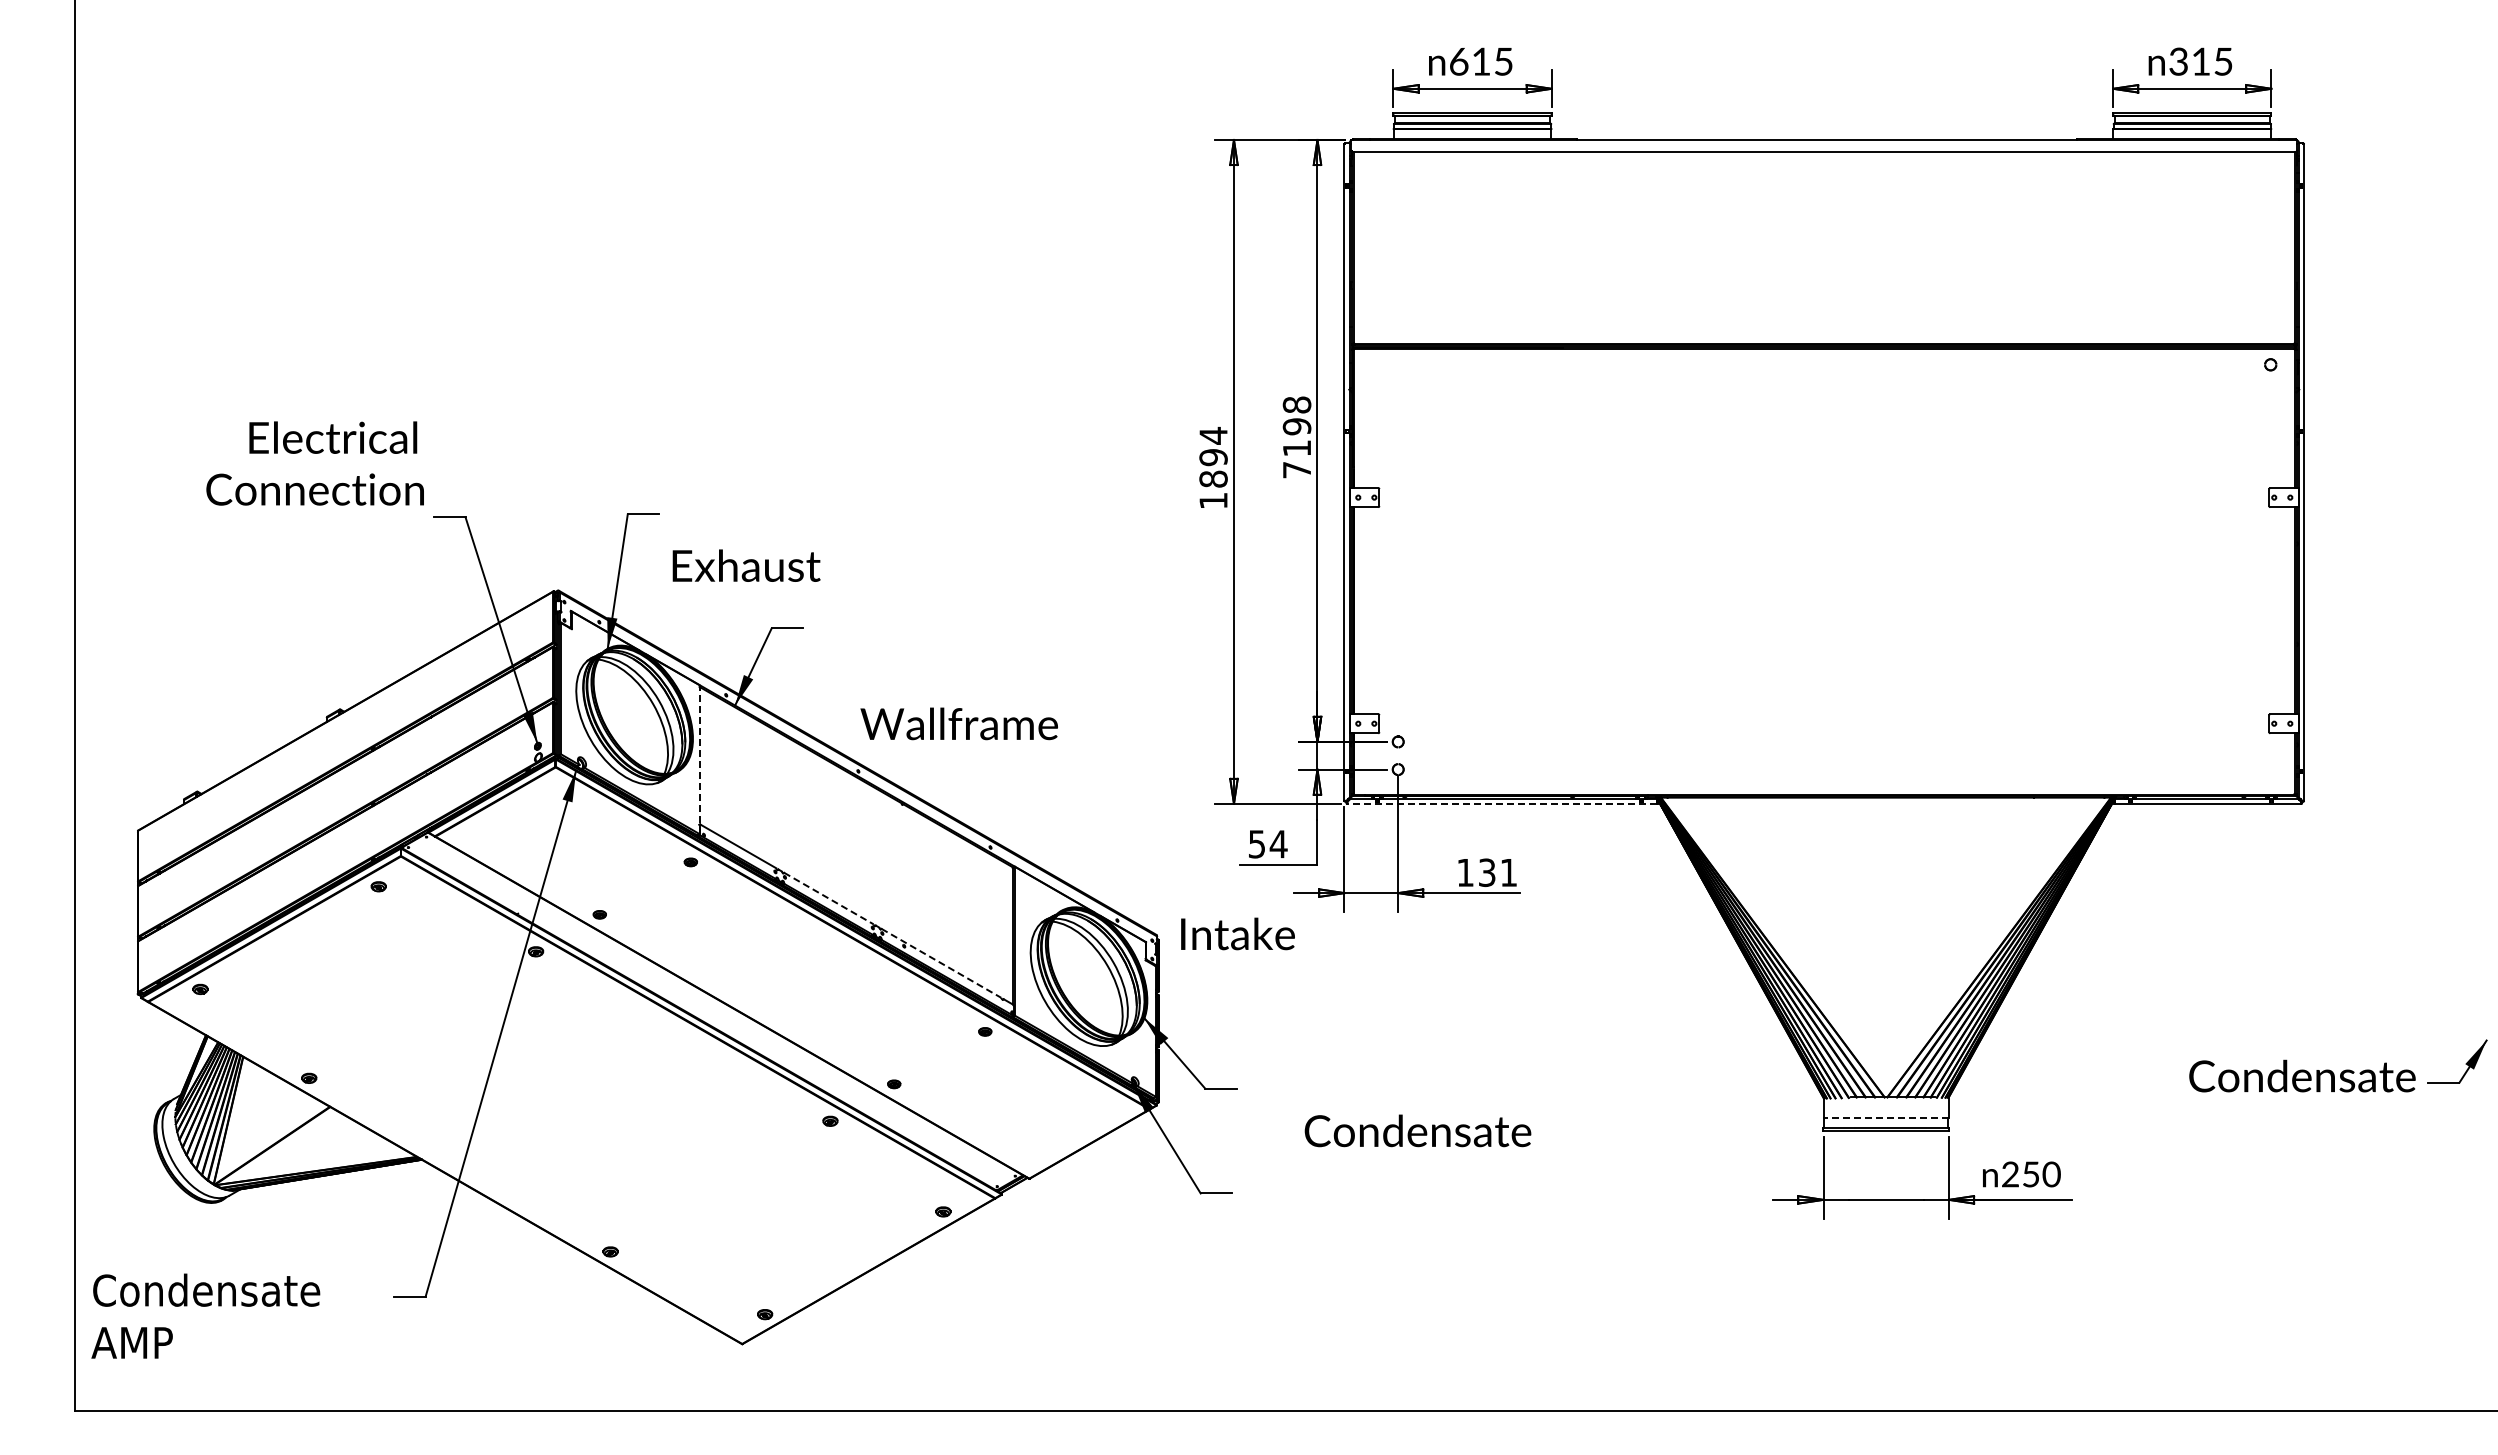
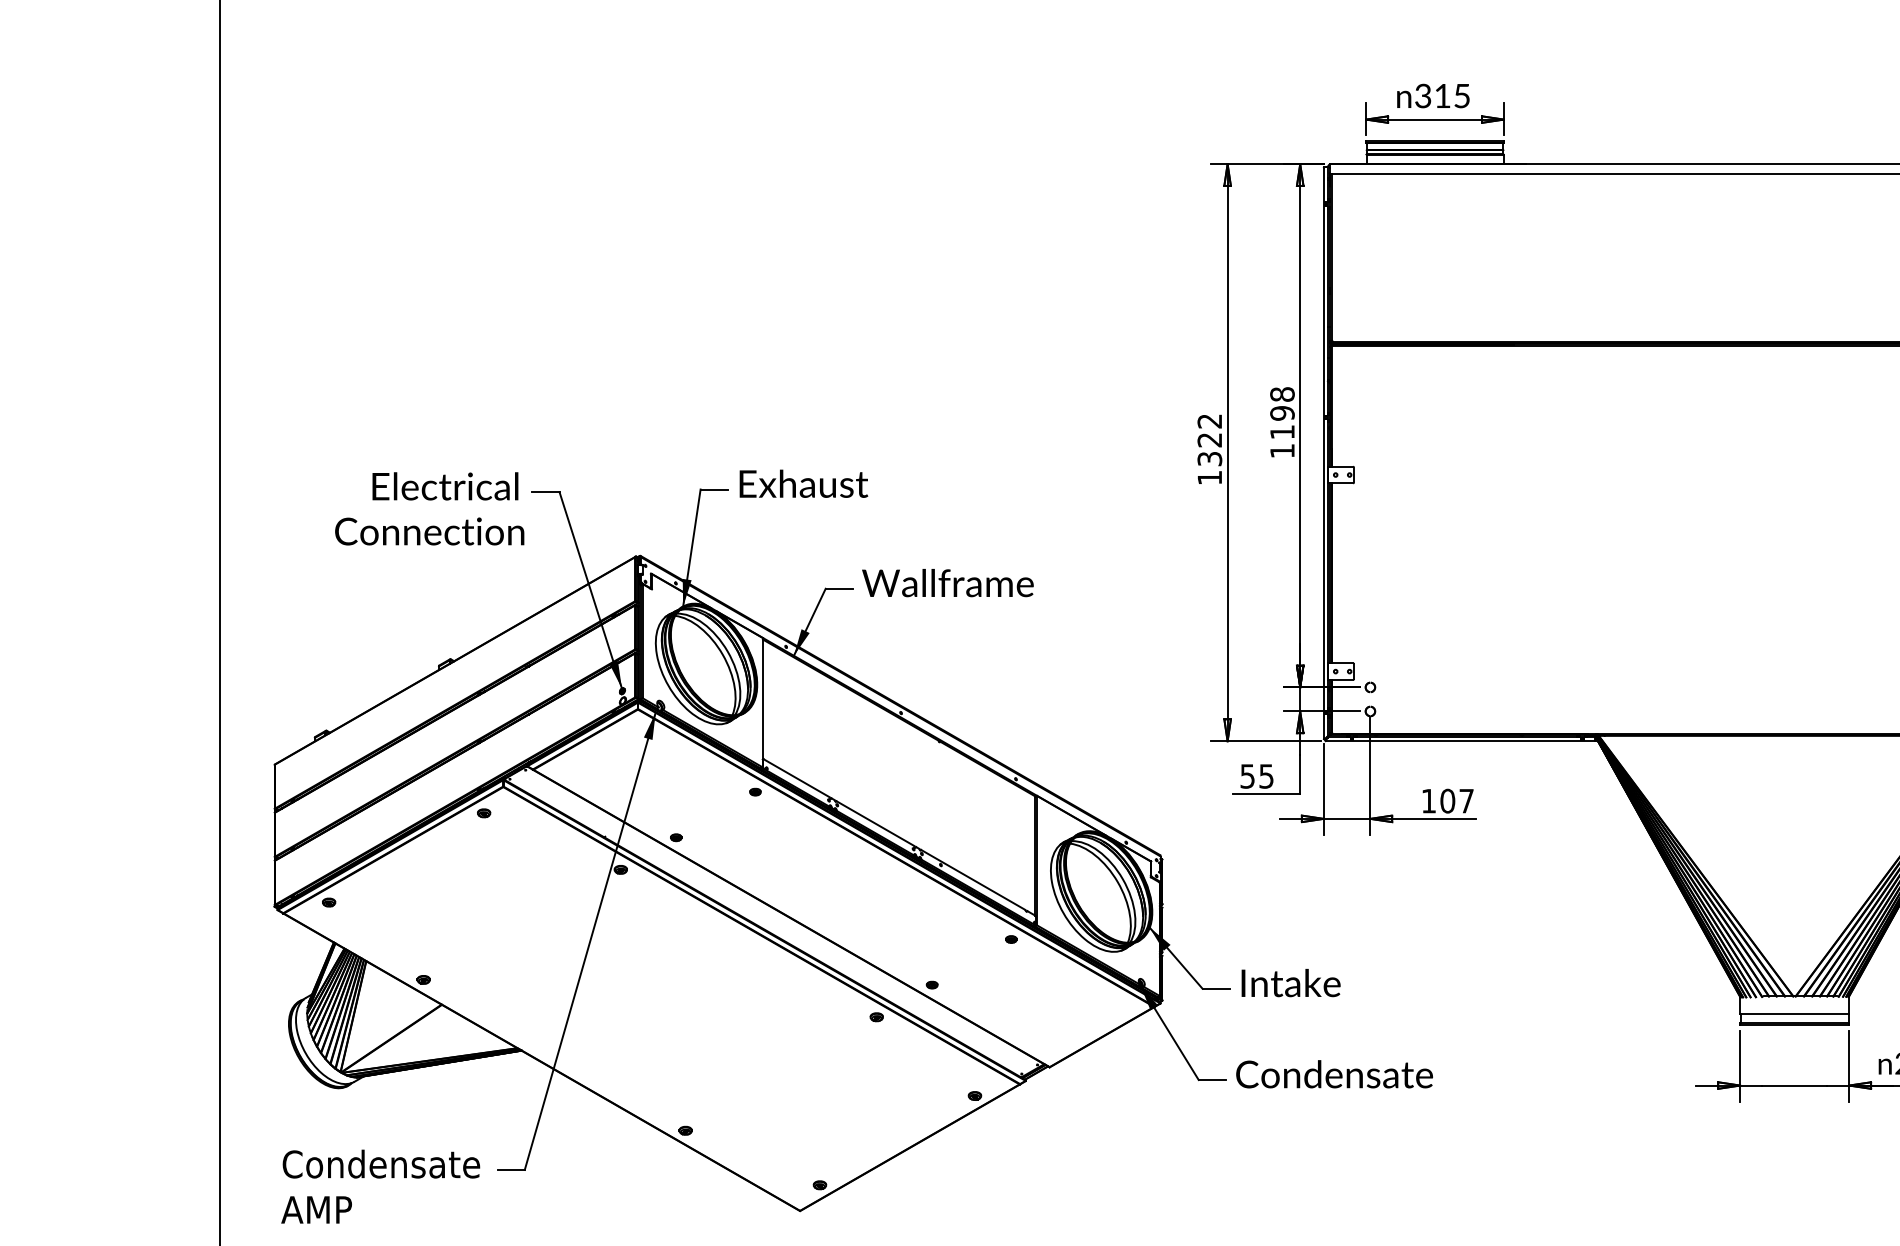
text: (1458, 61) -> (1422, 95), 615 -> 315
text: (1213, 456) -> (1209, 439), 1894 -> 1322
text: (314, 463) -> (429, 508), moved
text: (1296, 470) -> (1281, 451), 7198 -> 1198
text: (746, 565) -> (803, 483), moved
text: (958, 723) -> (947, 582), moved
line: (699, 759) -> (762, 702), dashed -> solid
line: (1502, 803) -> (1461, 740), dashed -> solid
text: (1278, 844) -> (1266, 776), 54 -> 55
text: (1497, 872) -> (1456, 800), 131 -> 107
line: (828, 898) -> (875, 823), dashed -> solid
text: (1237, 933) -> (1290, 982), moved
line: (941, 963) -> (973, 880), dashed -> solid
line: (1885, 1117) -> (1794, 1013), dashed -> solid
text: (1417, 1130) -> (1334, 1073), moved
text: (205, 1315) -> (380, 1186), moved

